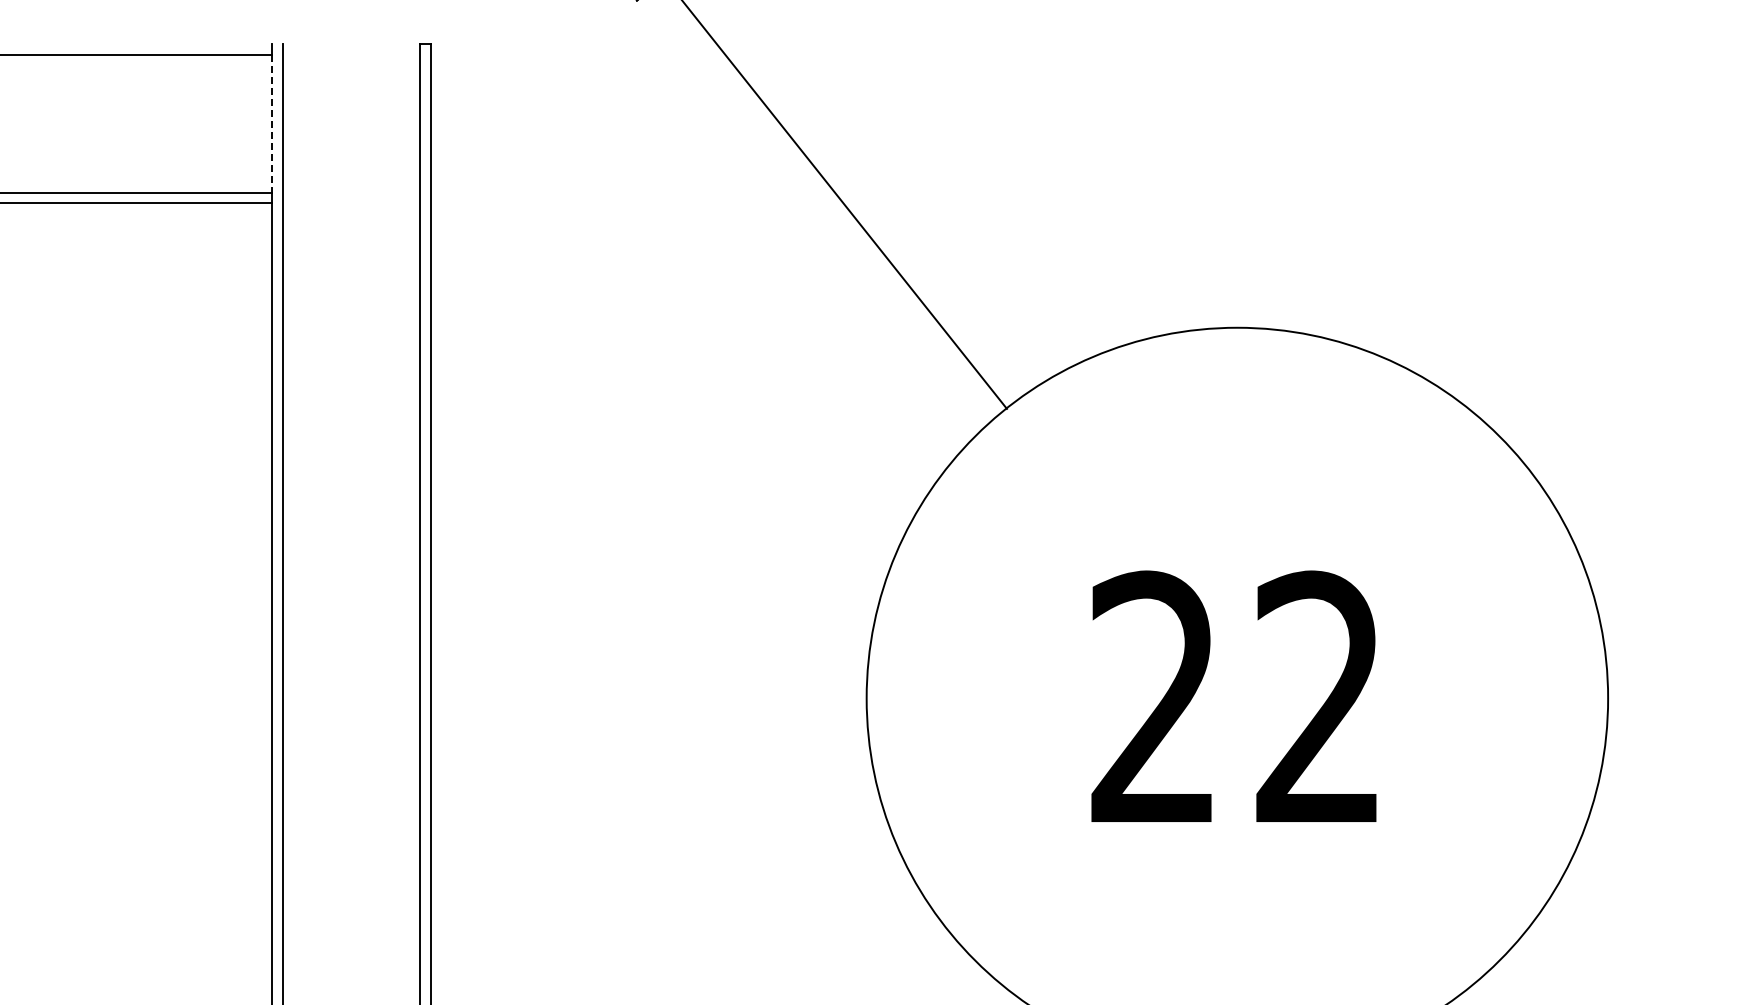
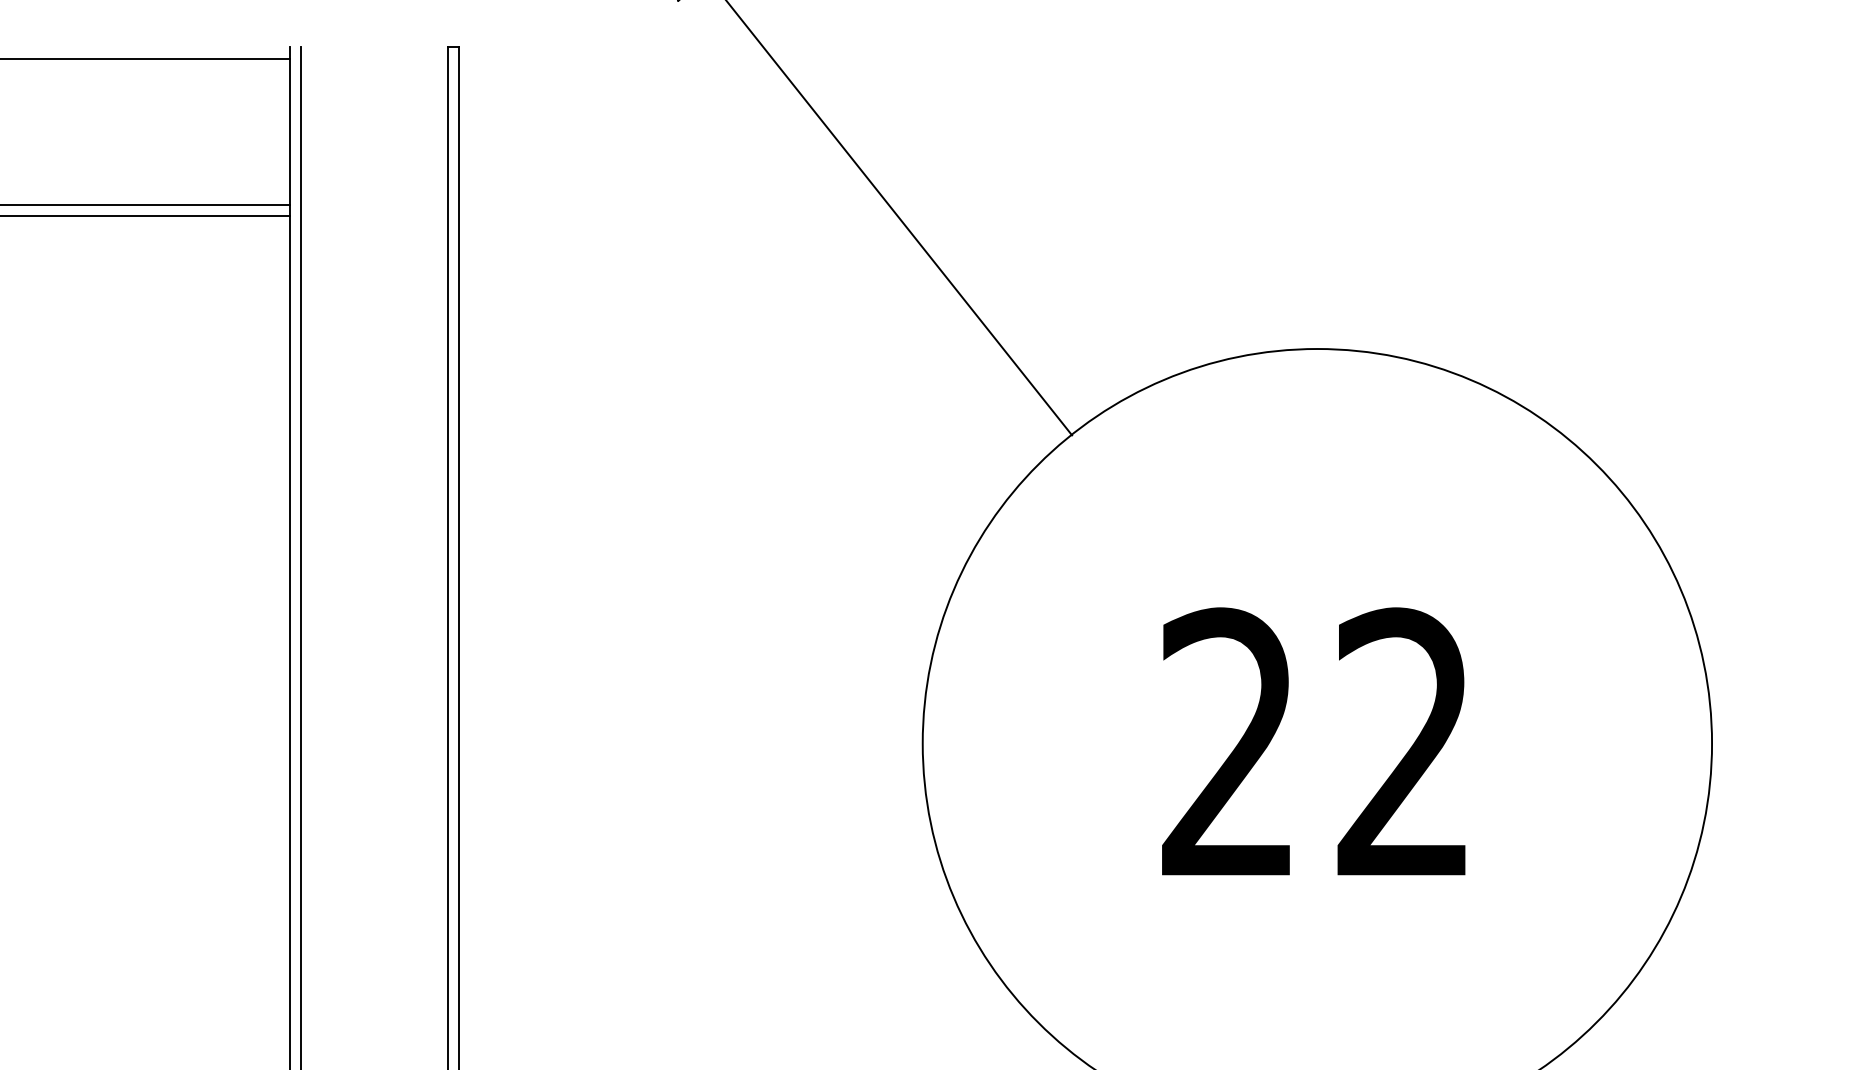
line: (272, 123) -> (290, 131), dashed -> solid

